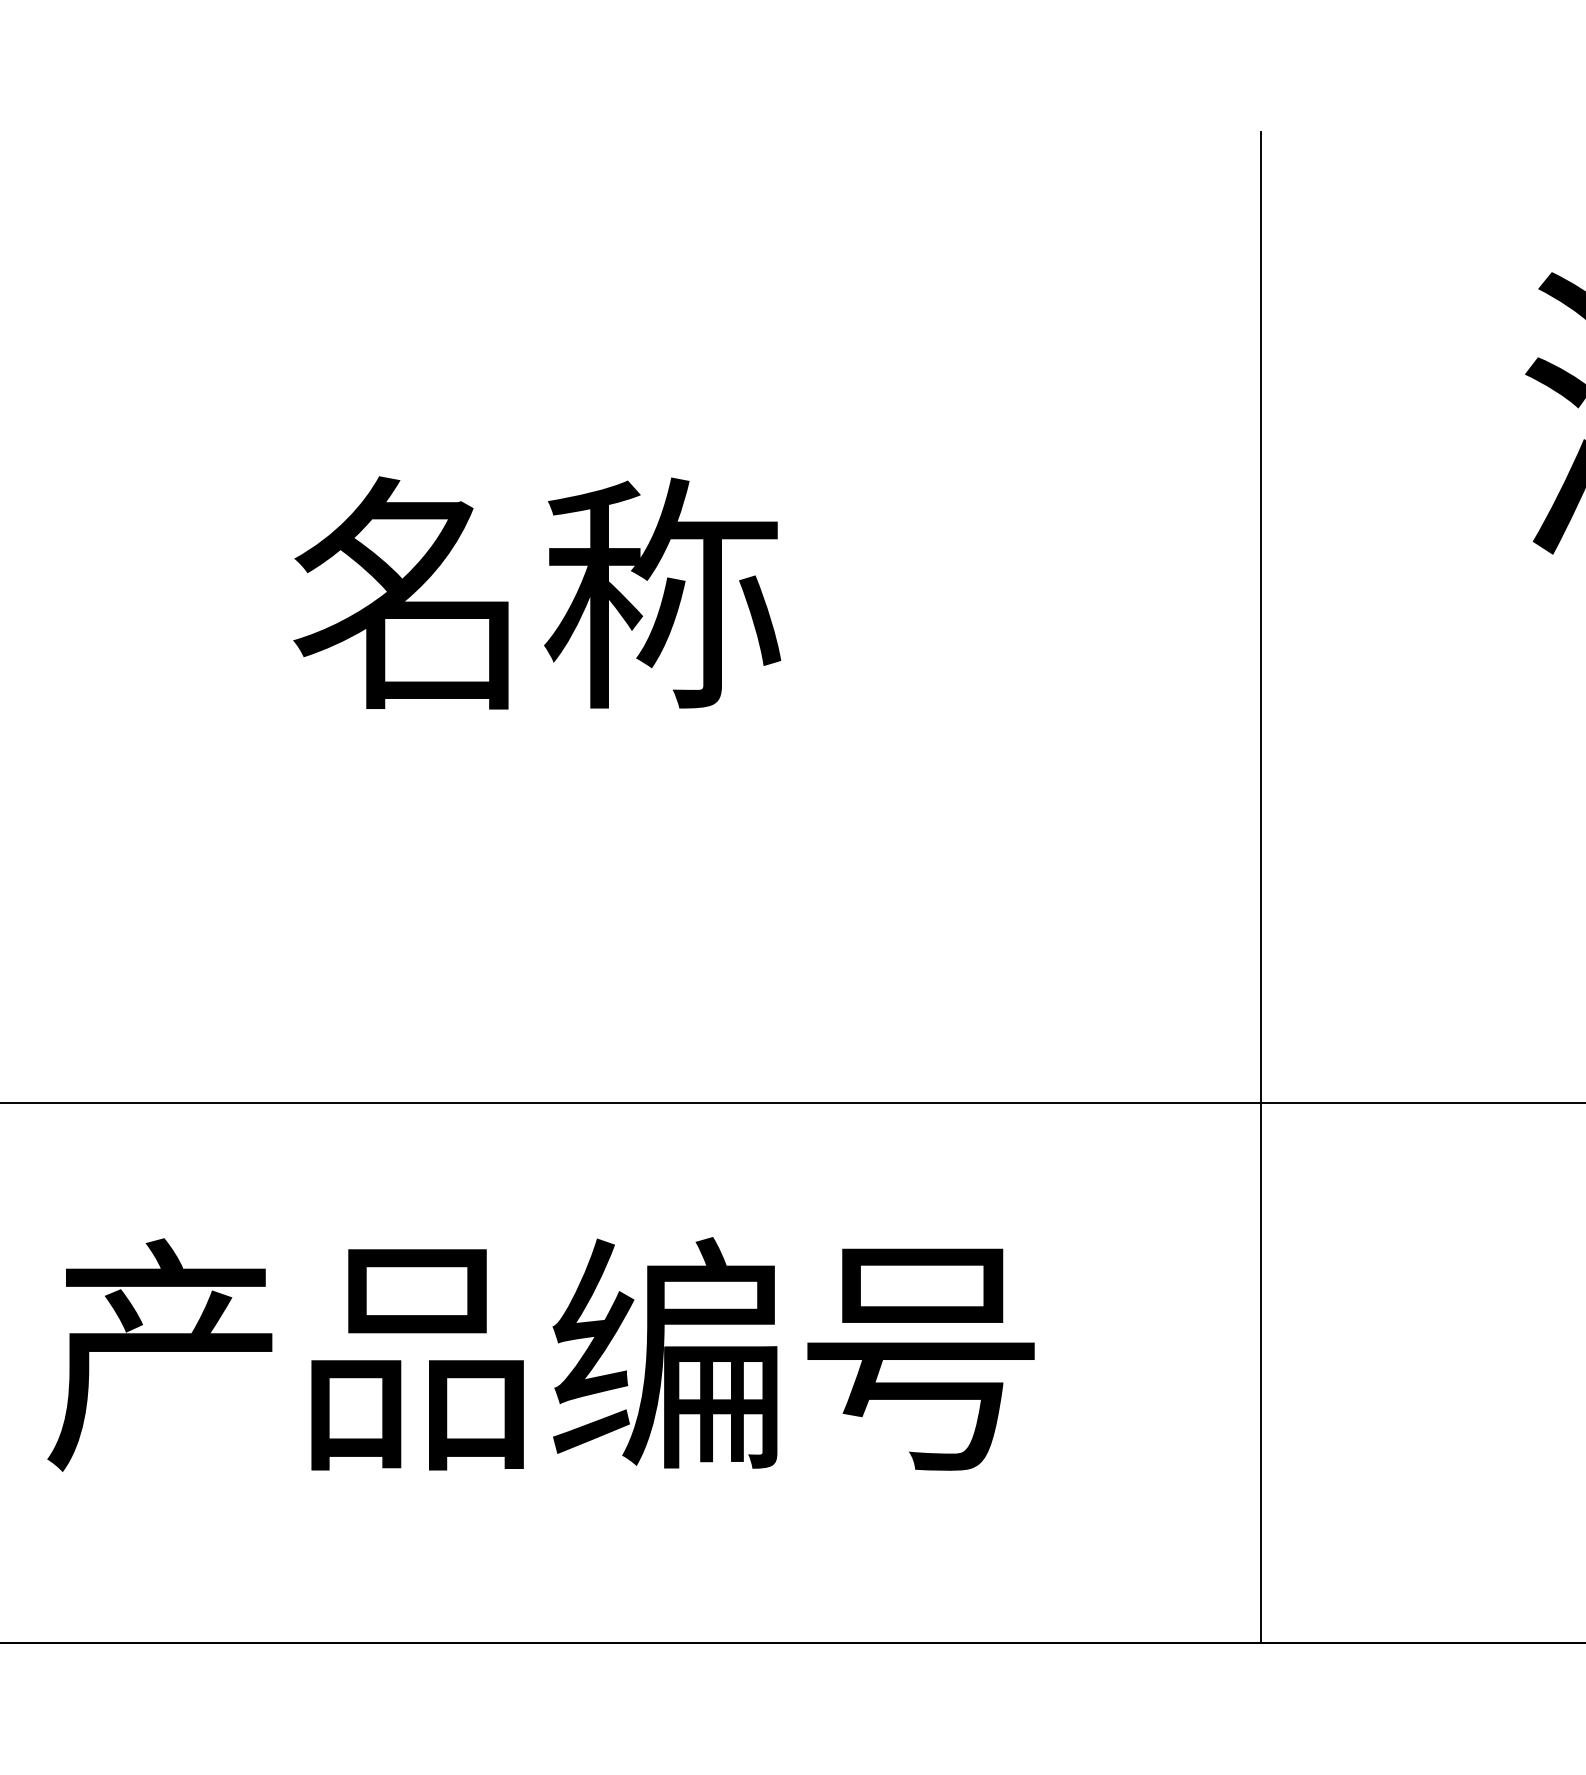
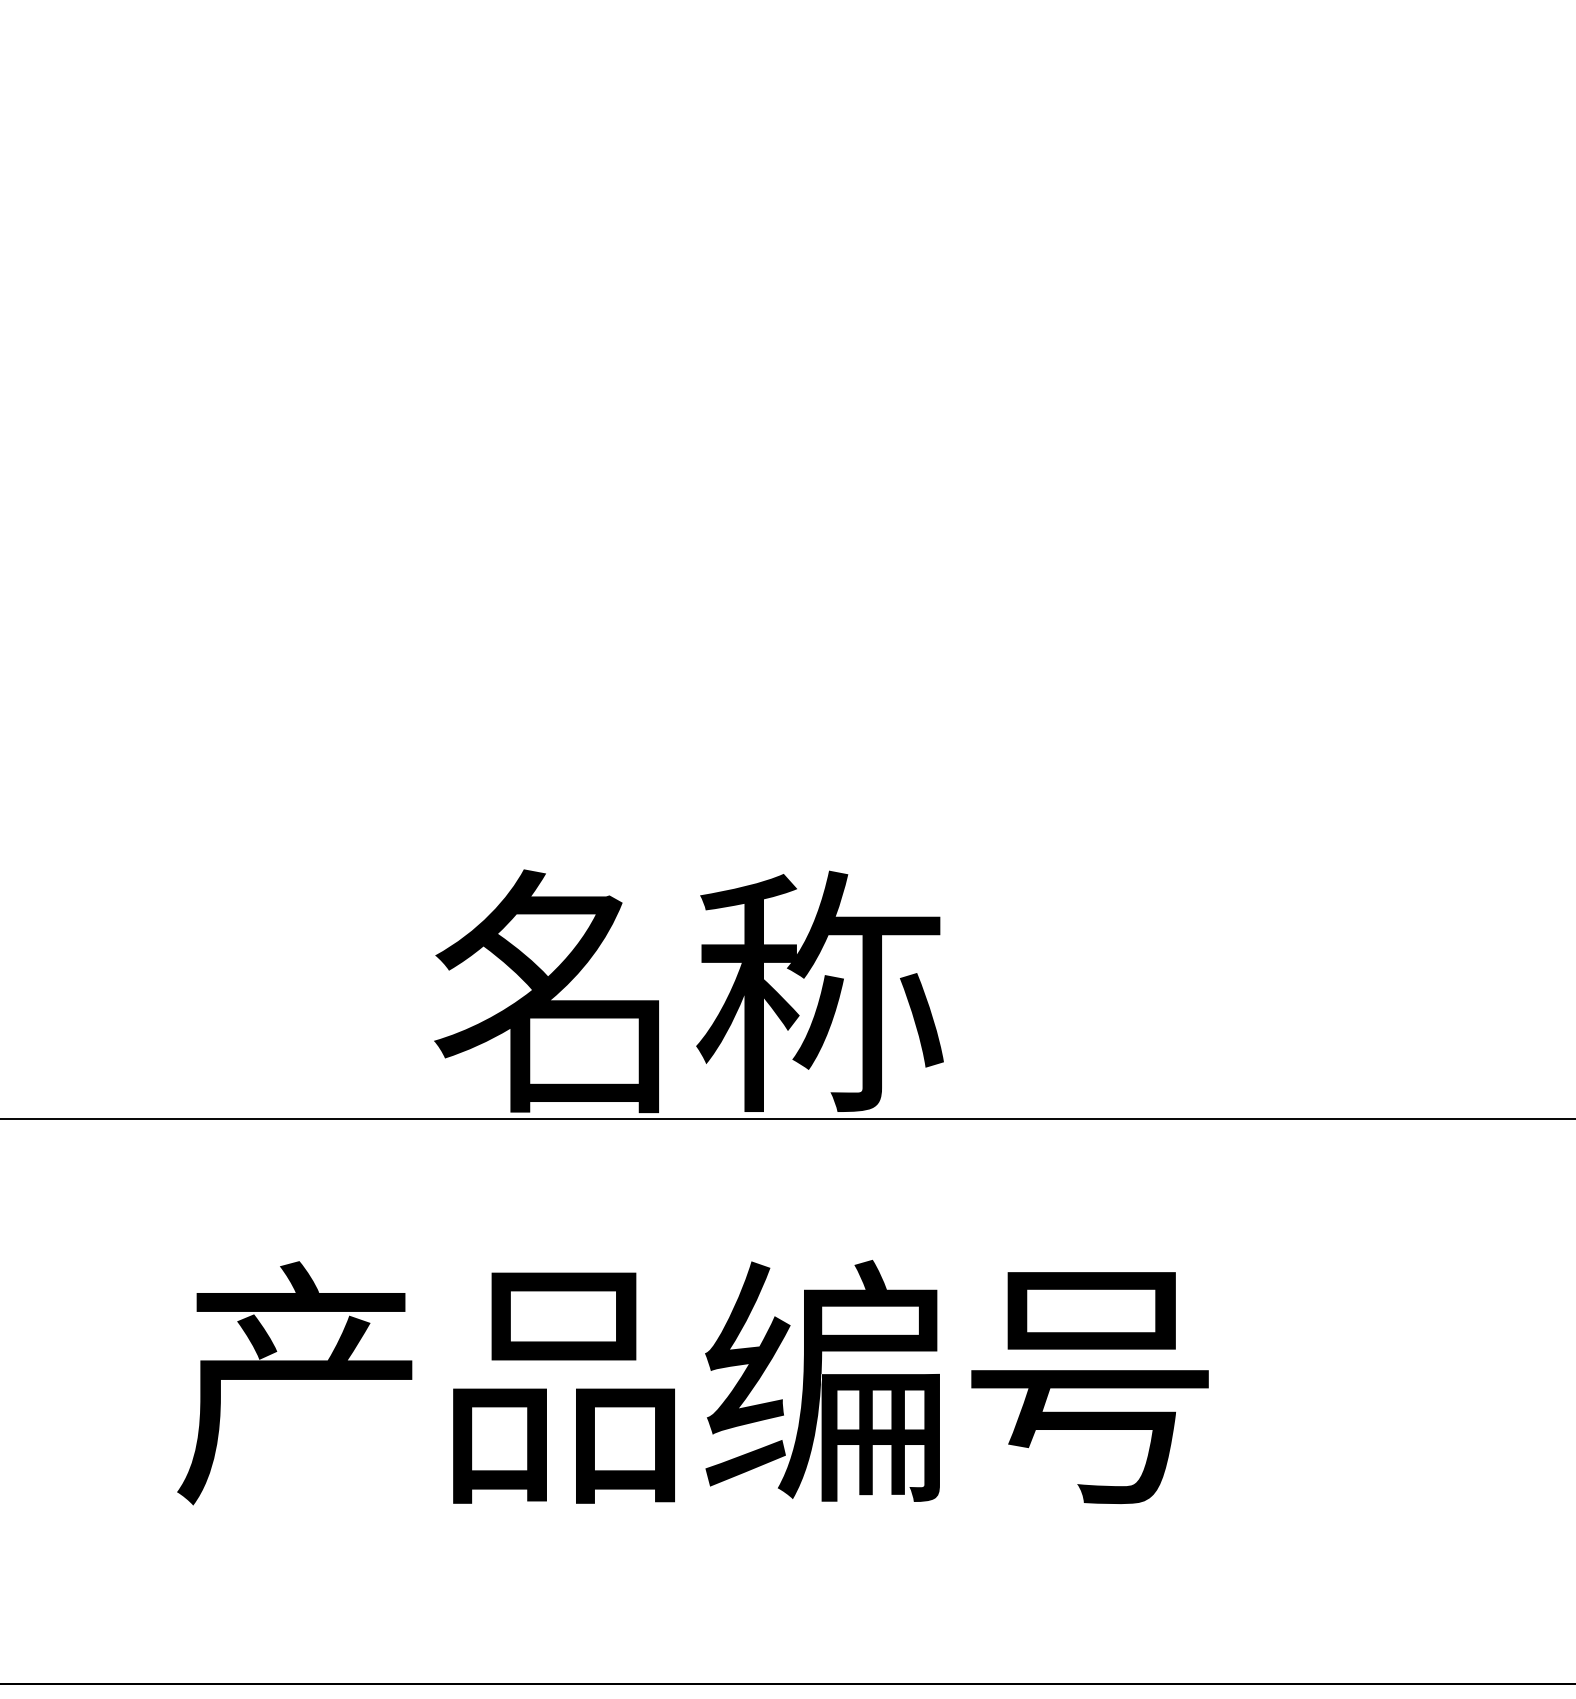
text: (537, 592) -> (689, 990), moved
line: (1260, 887) -> (1444, 894), removed

